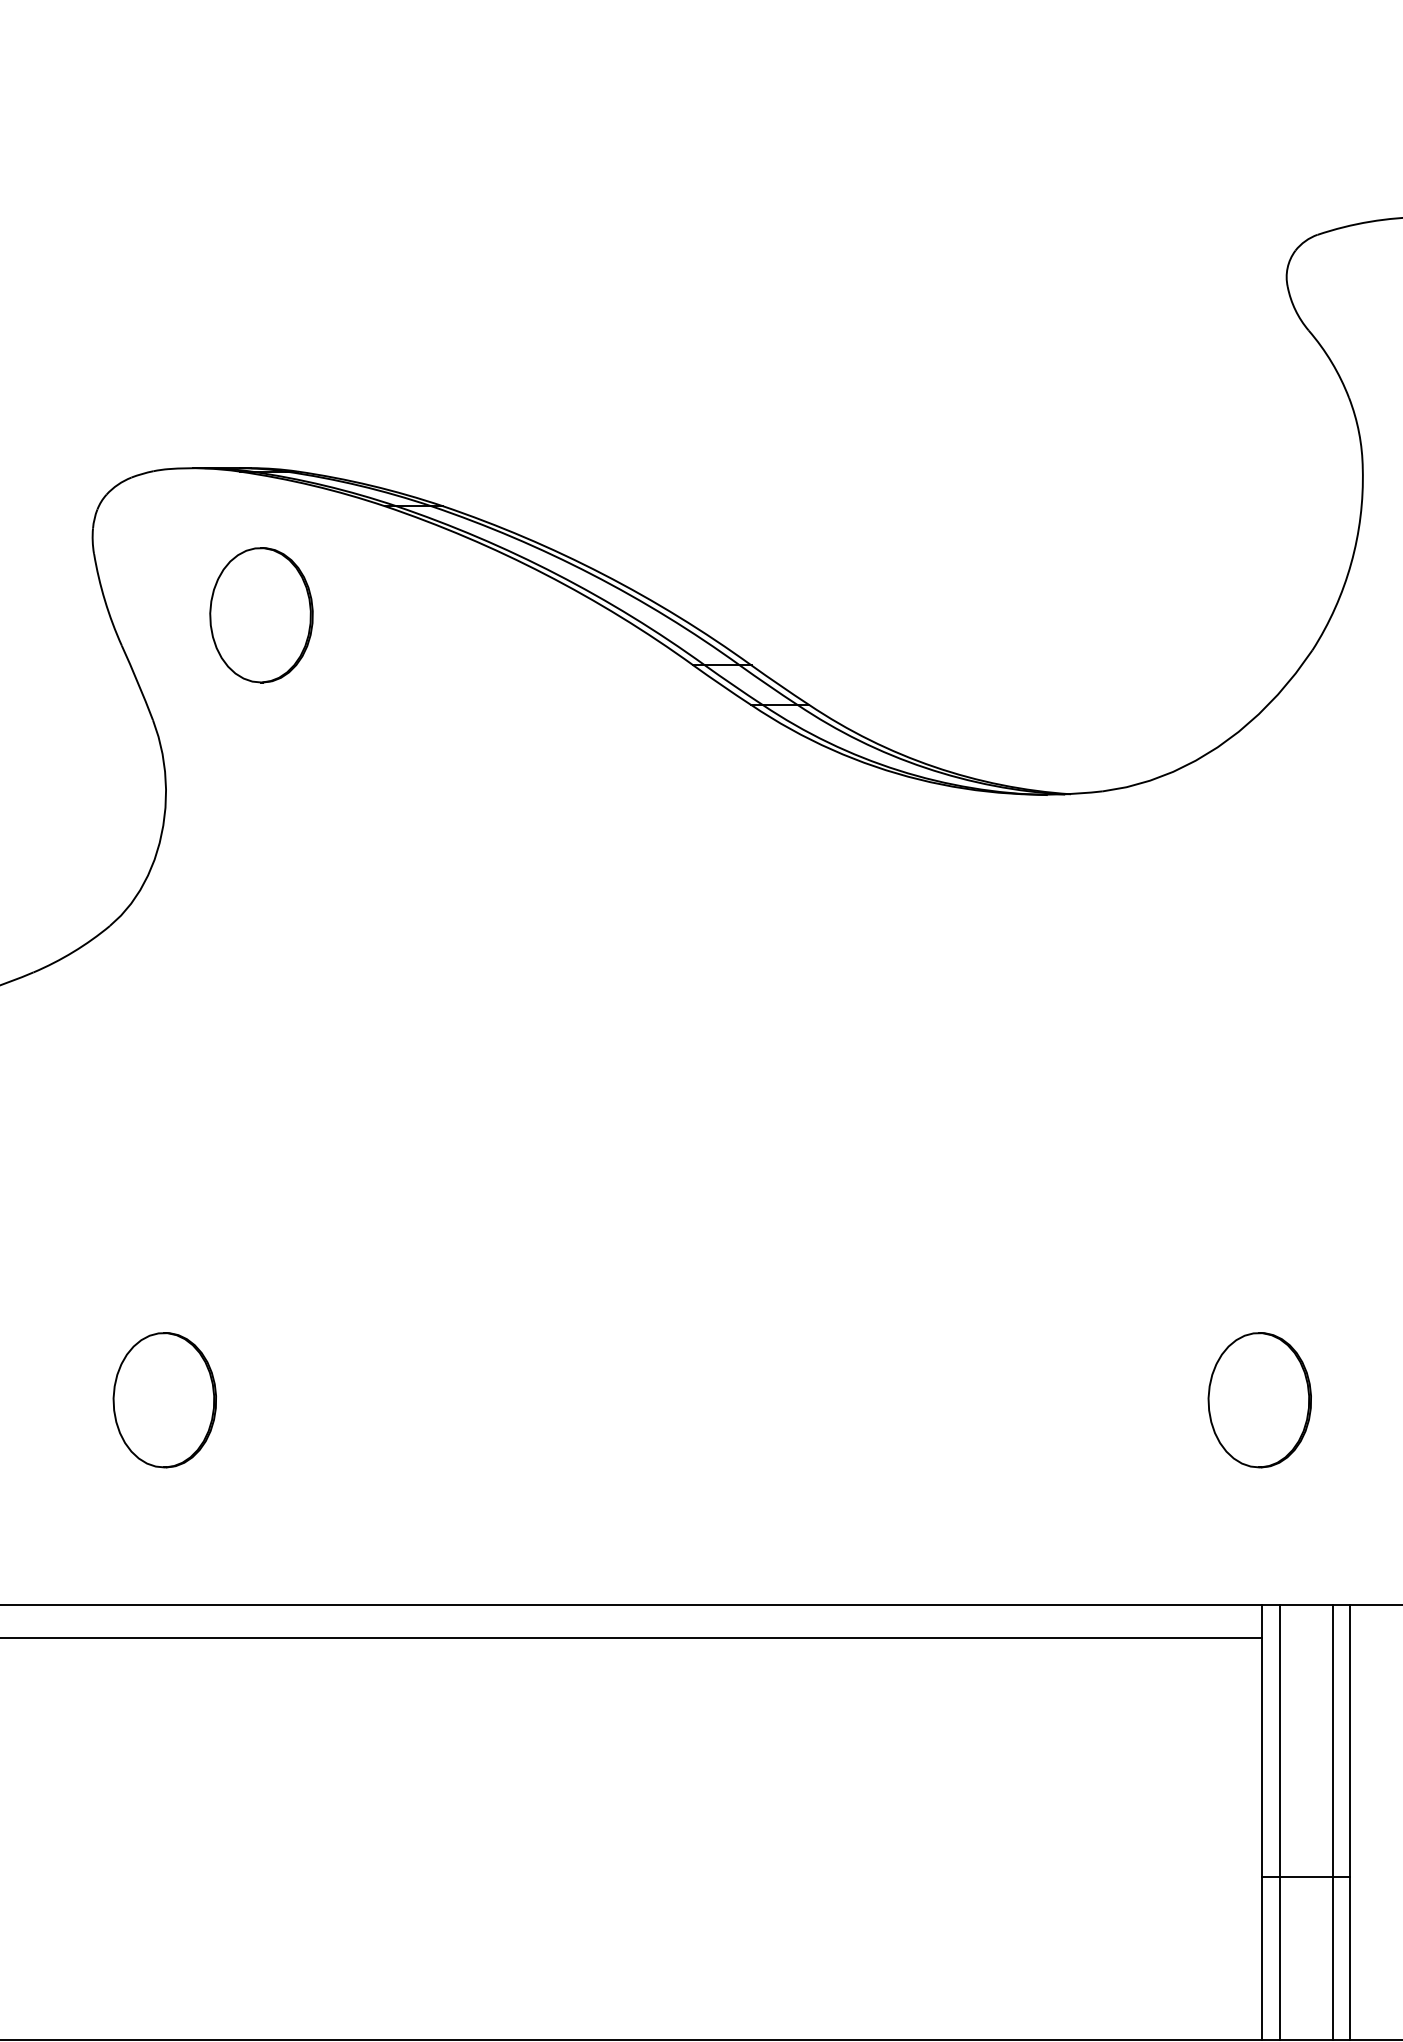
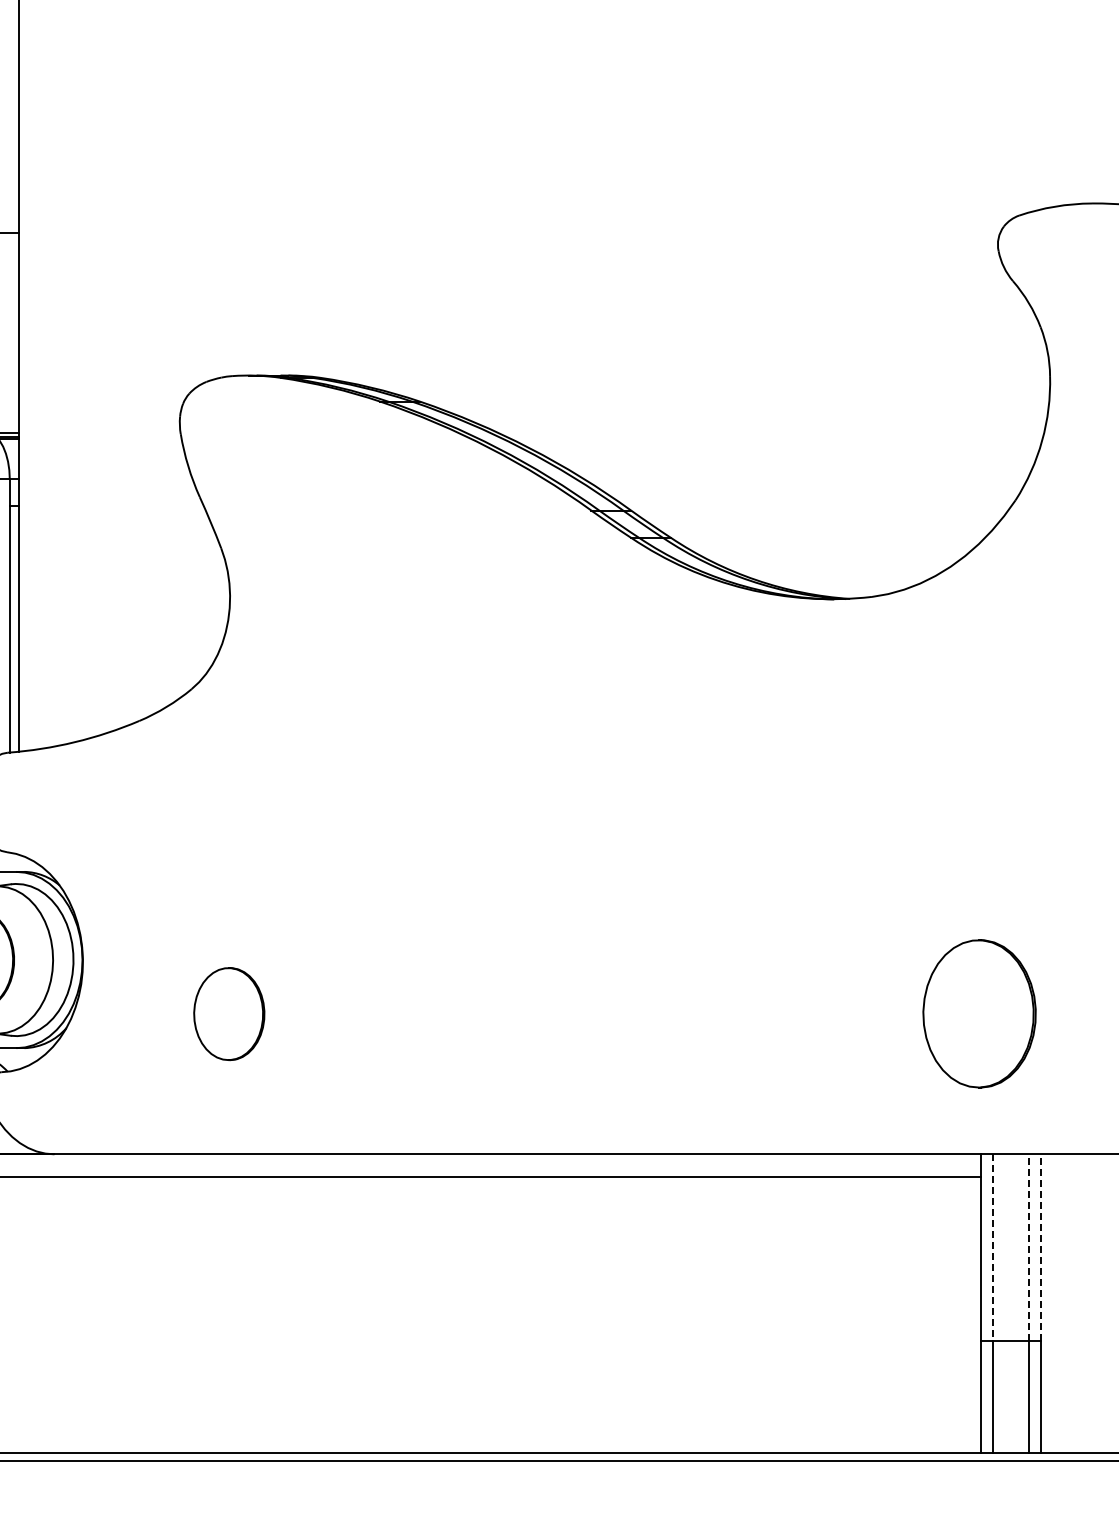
part: (261, 615) -> (295, 476), removed
part: (1259, 1400) -> (979, 1014), size x1.6
line: (1332, 1739) -> (1029, 1246), solid -> dashed
line: (1350, 1739) -> (1041, 1246), solid -> dashed
line: (1280, 1740) -> (993, 1247), solid -> dashed

